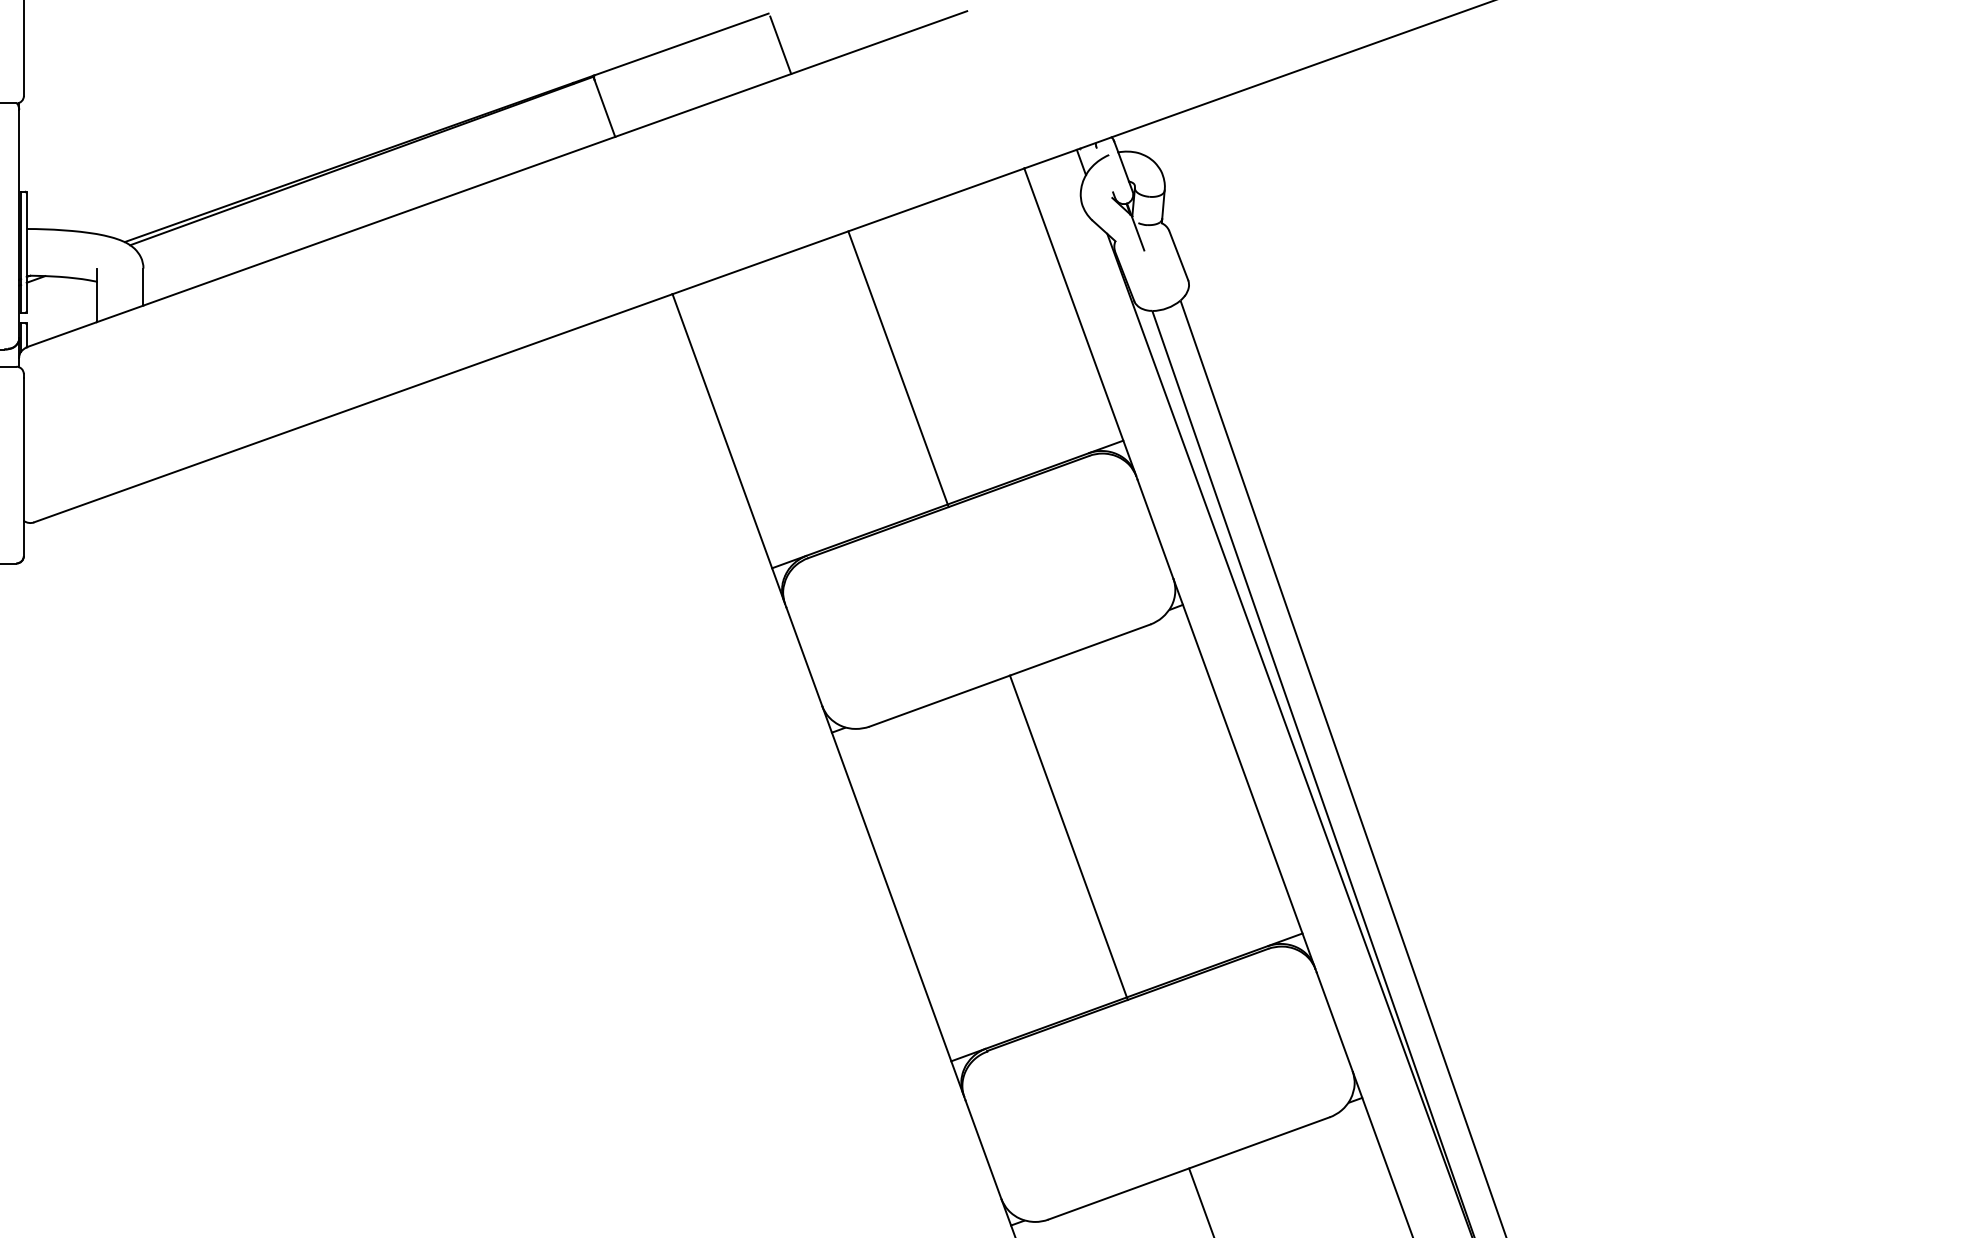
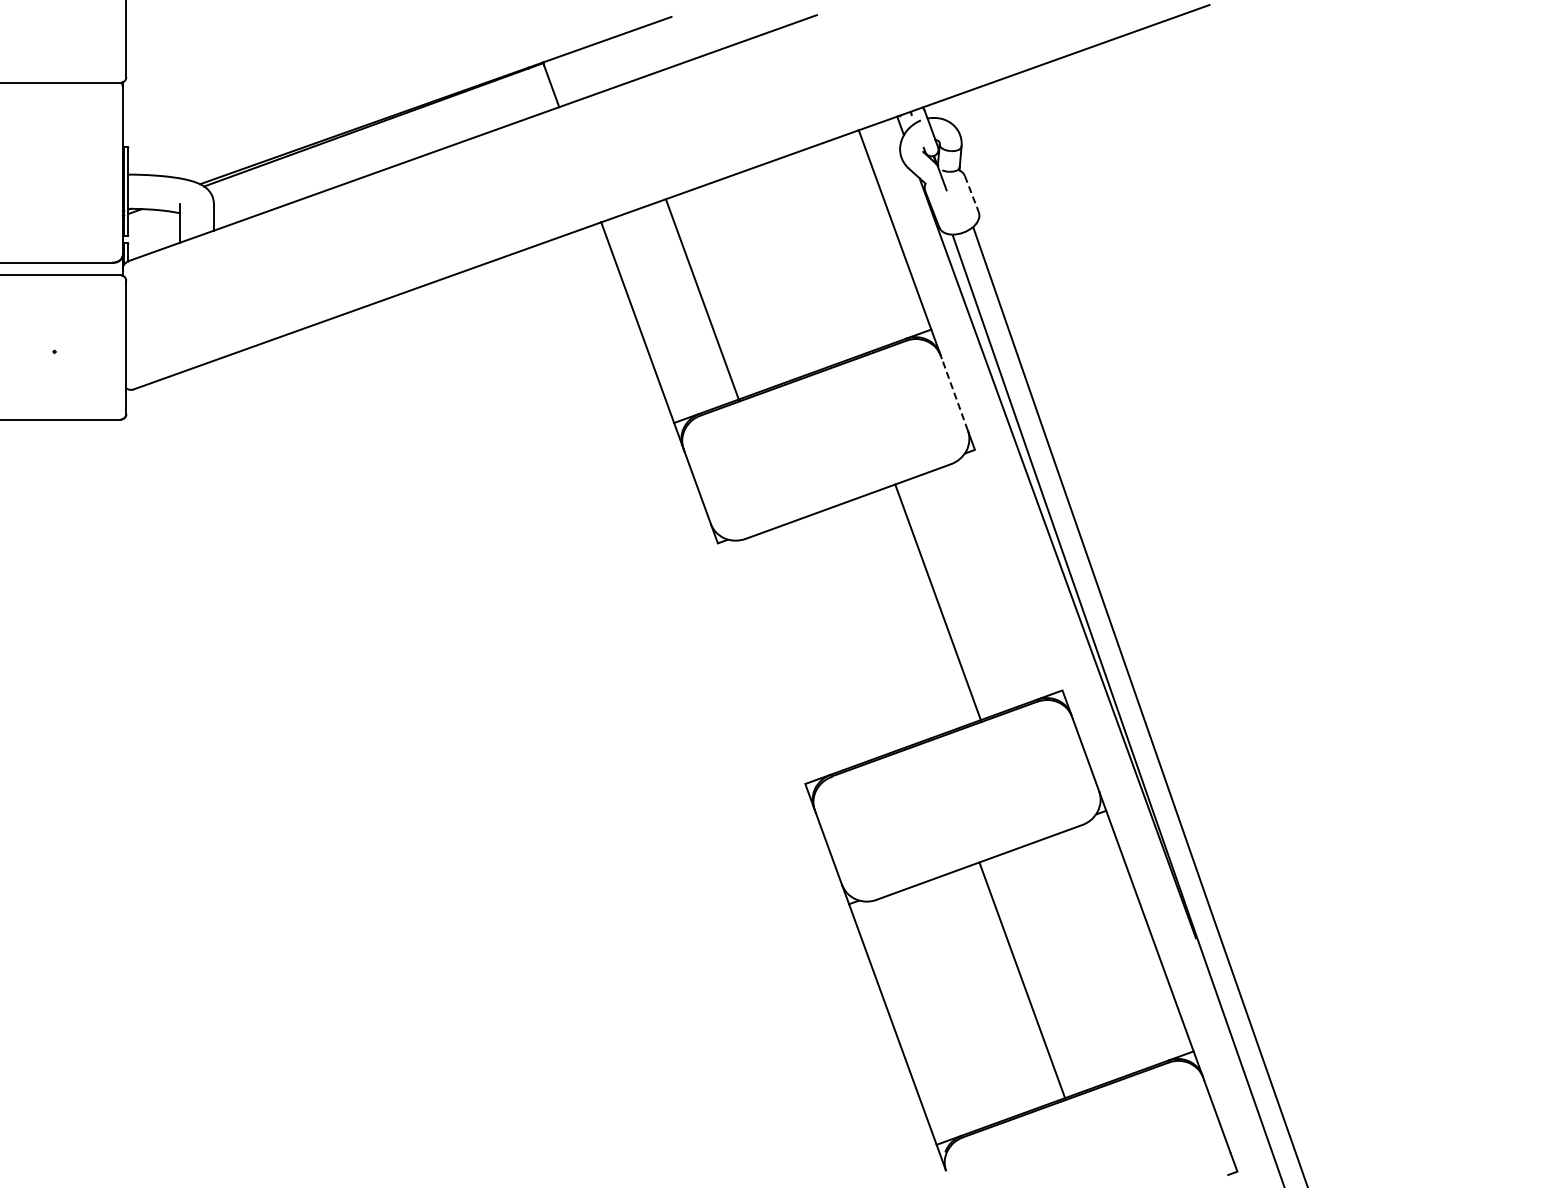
line: (780, 45) -> (680, 40), removed
line: (1179, 256) -> (972, 194), solid -> dashed
line: (898, 369) -> (702, 300), moved
line: (1155, 527) -> (954, 393), solid -> dashed
line: (1242, 768) -> (1018, 569), removed
line: (1068, 837) -> (938, 603), moved
line: (891, 896) -> (761, 663), removed

